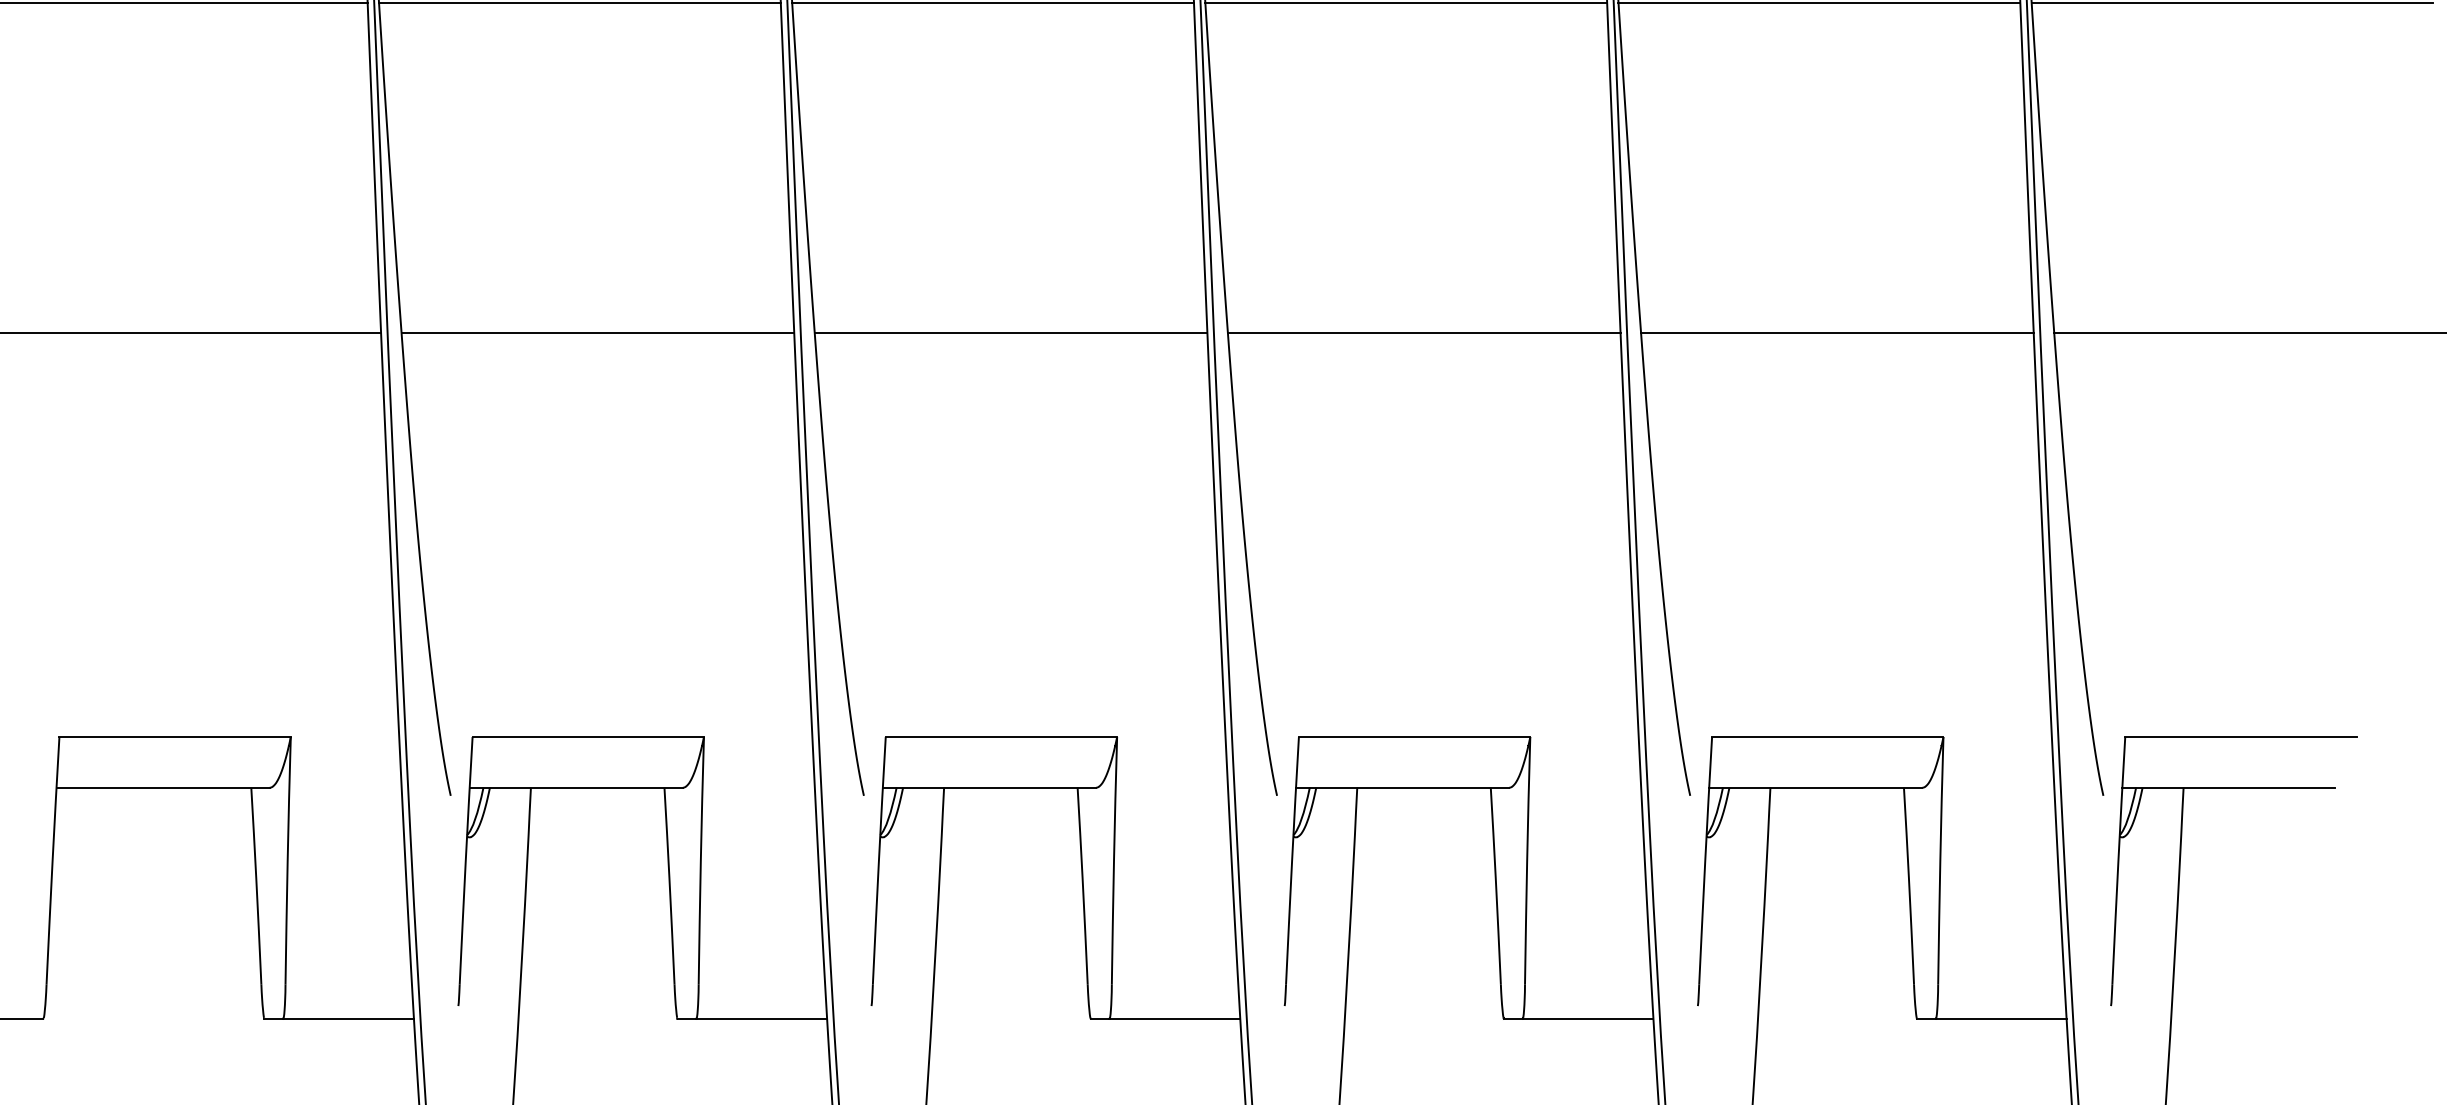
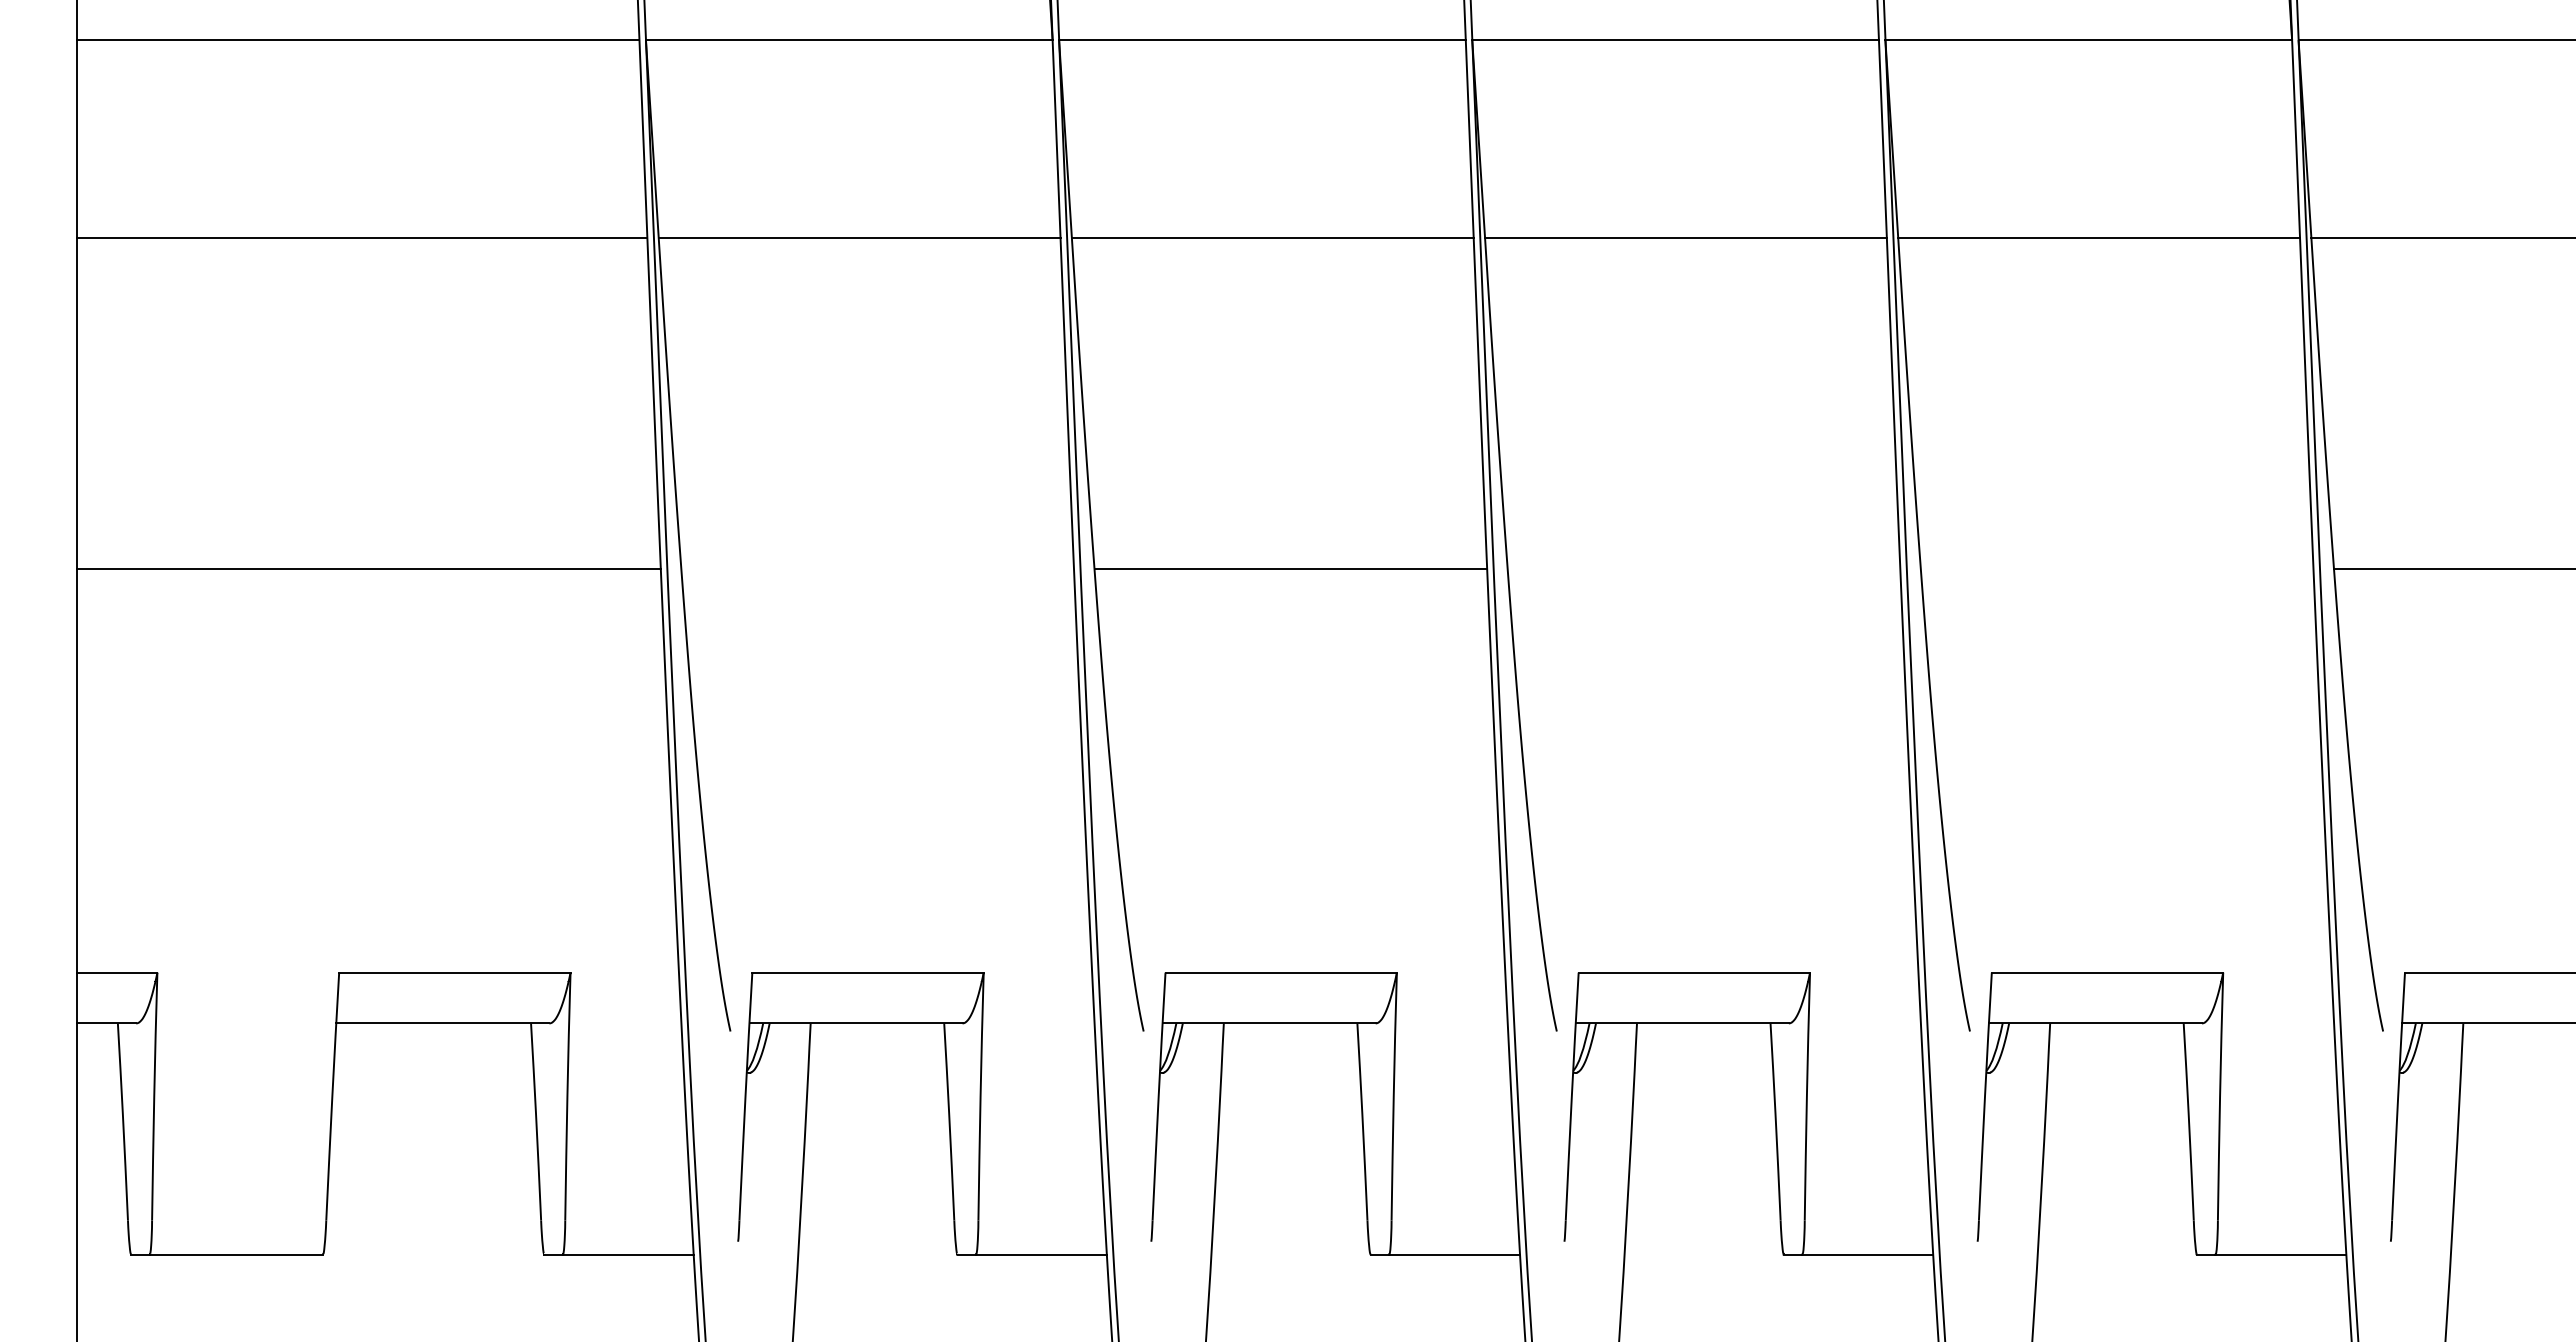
line: (597, 332) -> (877, 568), removed
line: (1423, 332) -> (1703, 568), removed
line: (1836, 332) -> (2116, 568), removed

